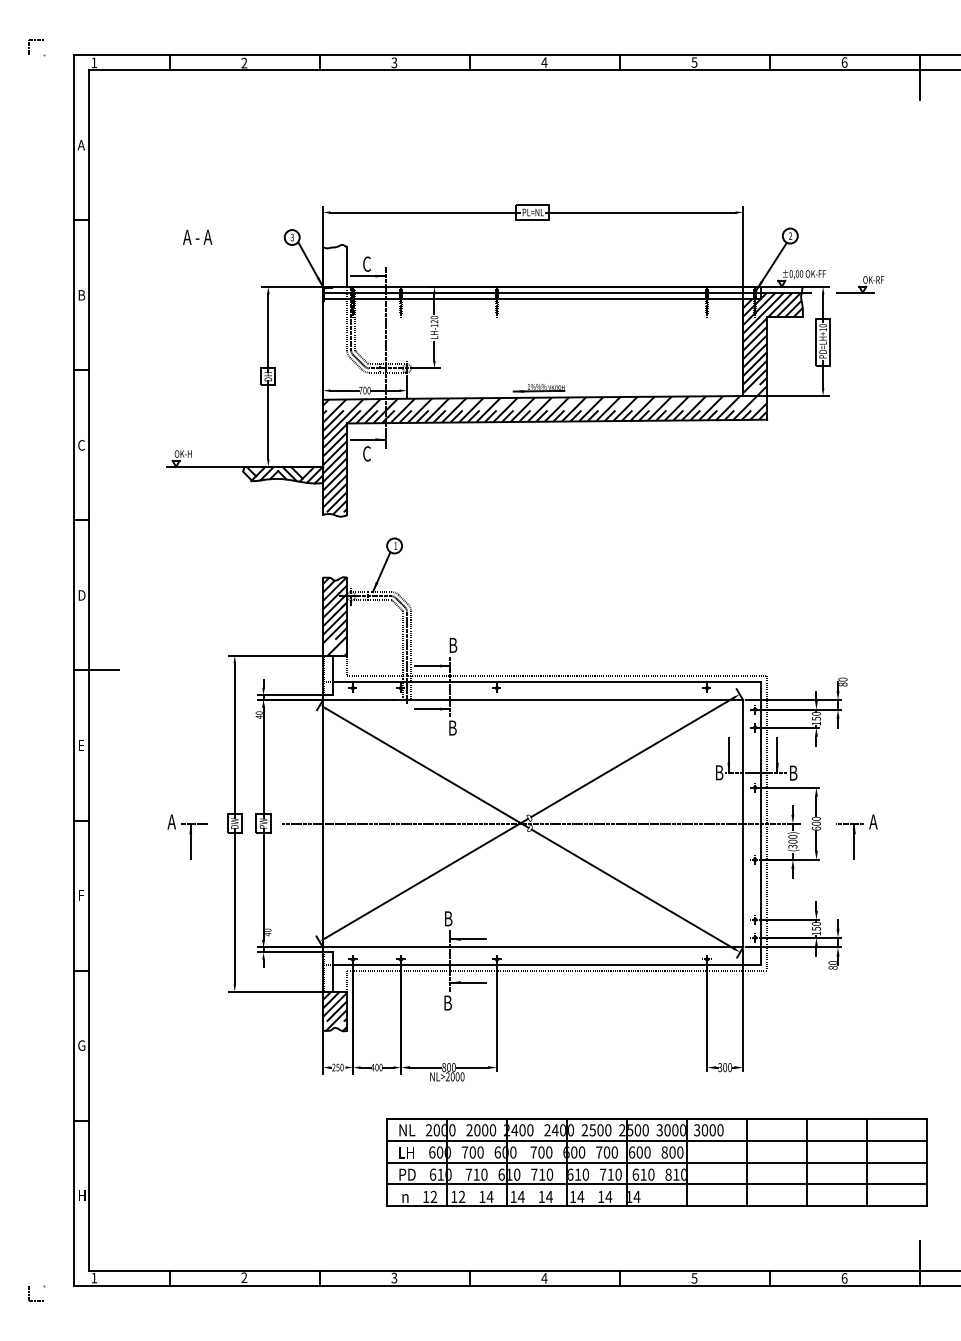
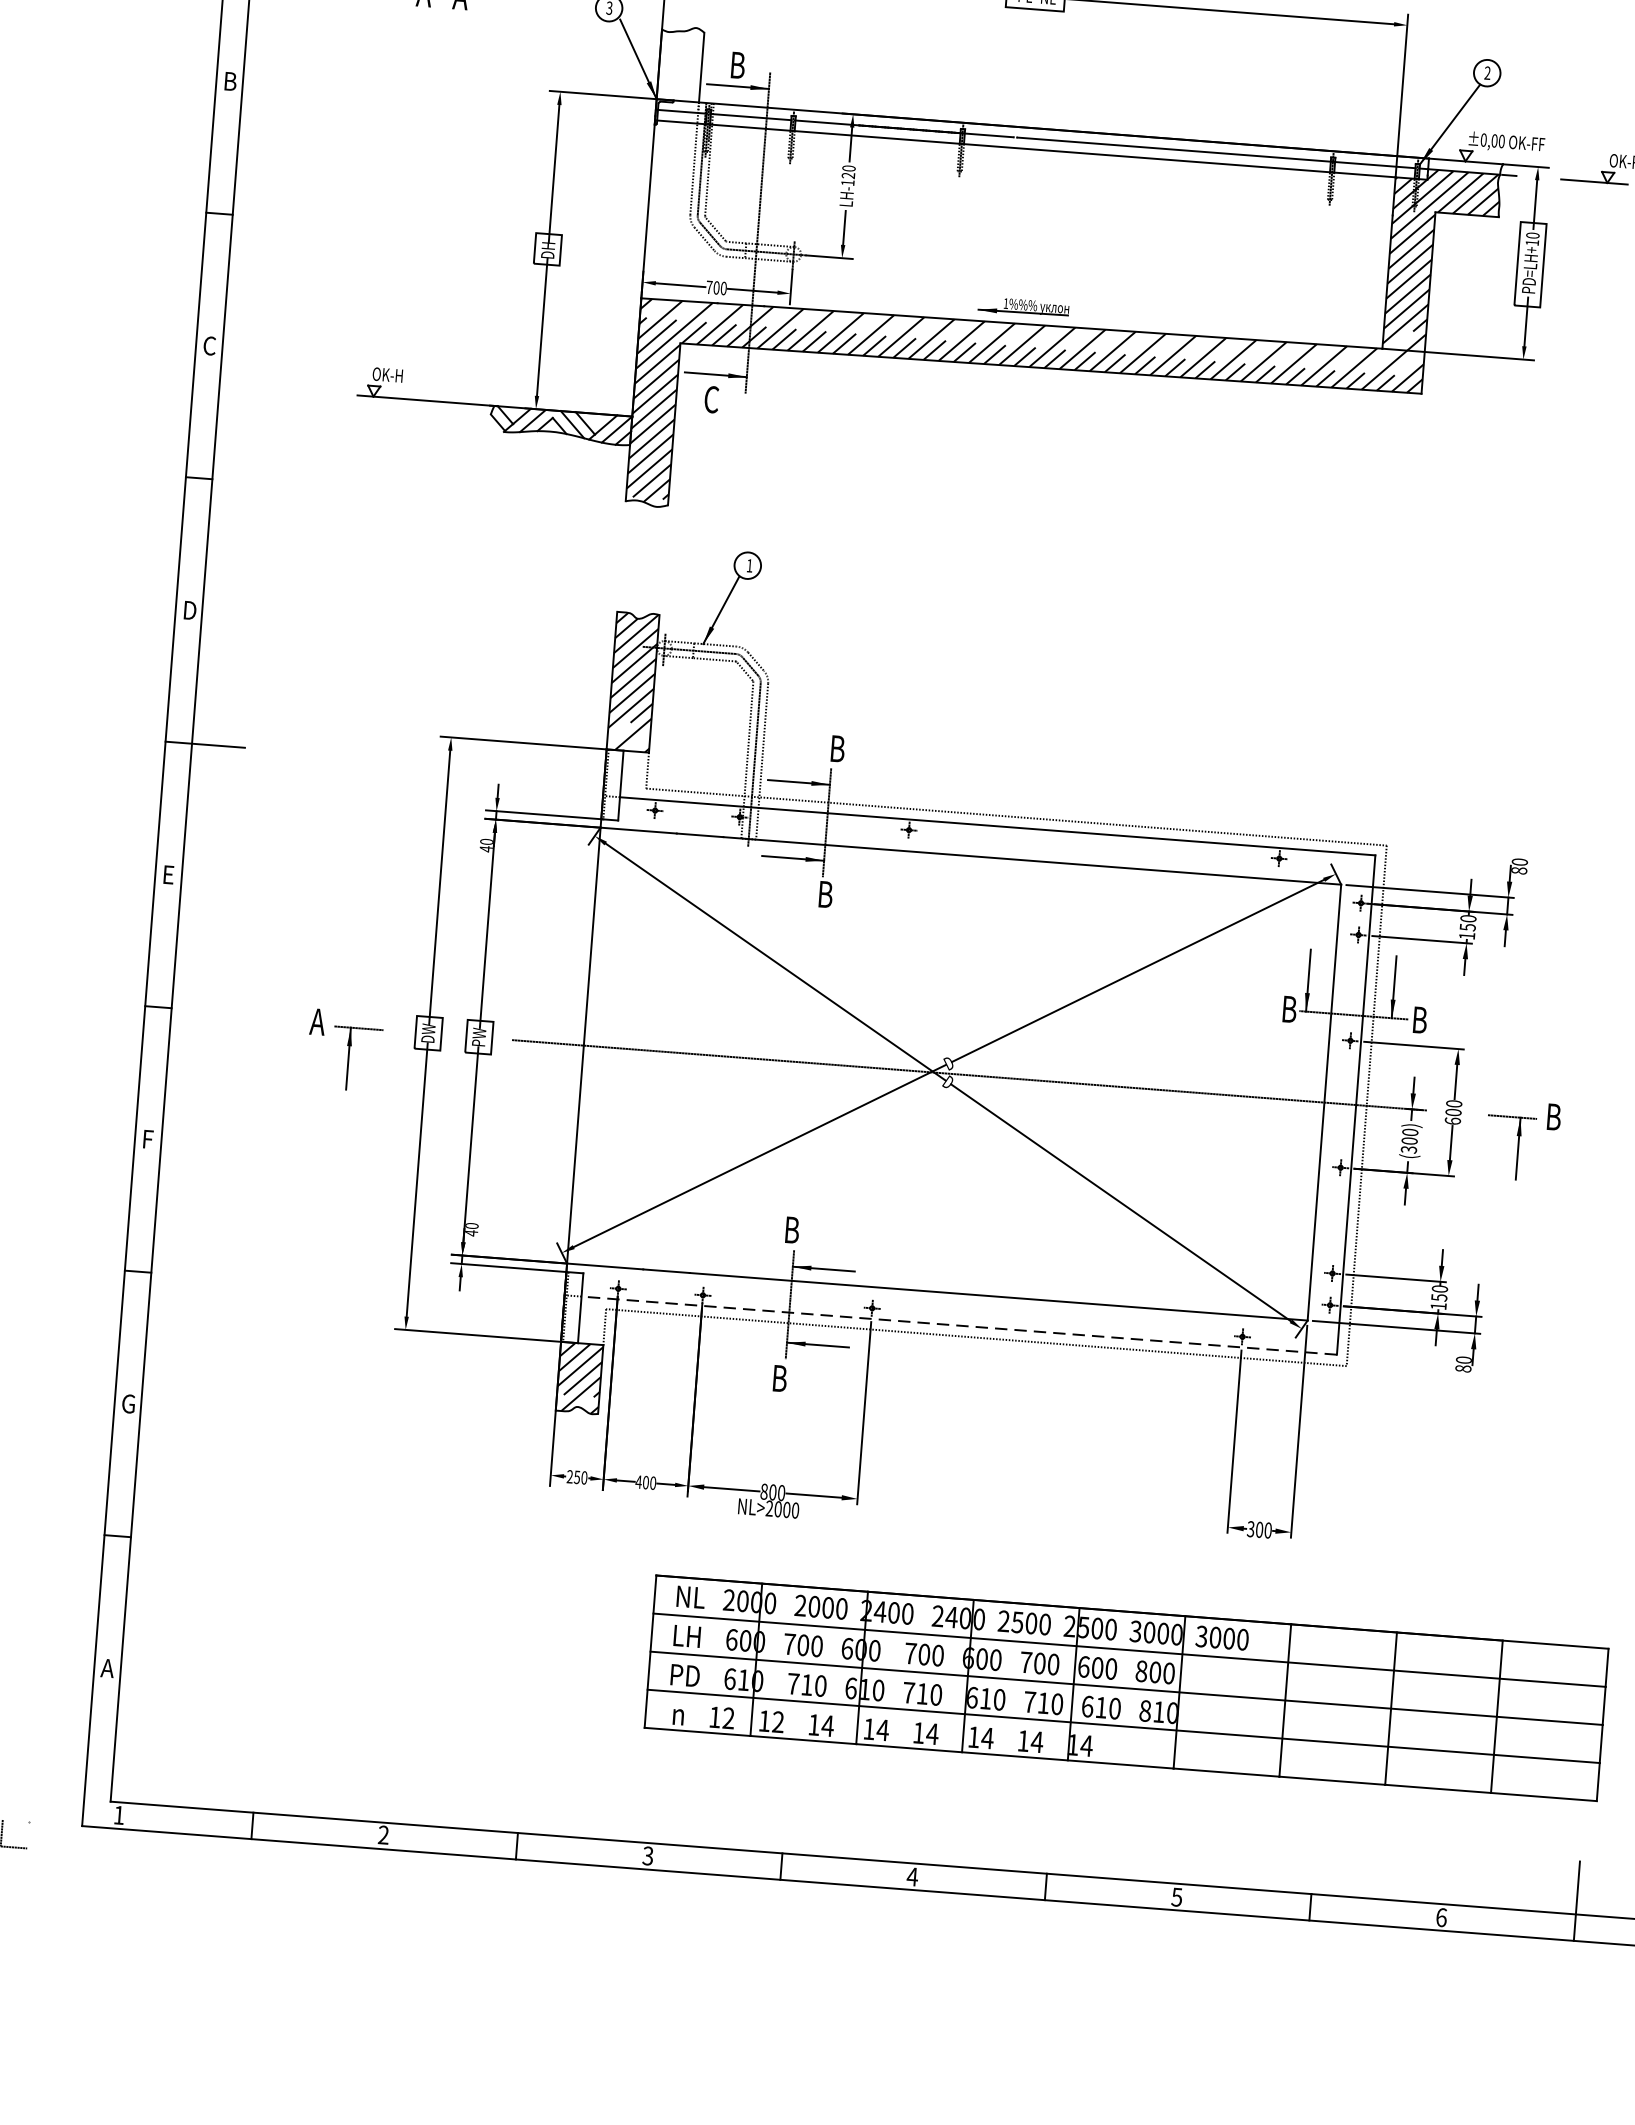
text: (367, 263) -> (738, 64), C -> B
text: (873, 821) -> (1554, 1116), A -> B
line: (546, 965) -> (958, 1325), solid -> dashed
text: (81, 1195) -> (107, 1668), H -> A

